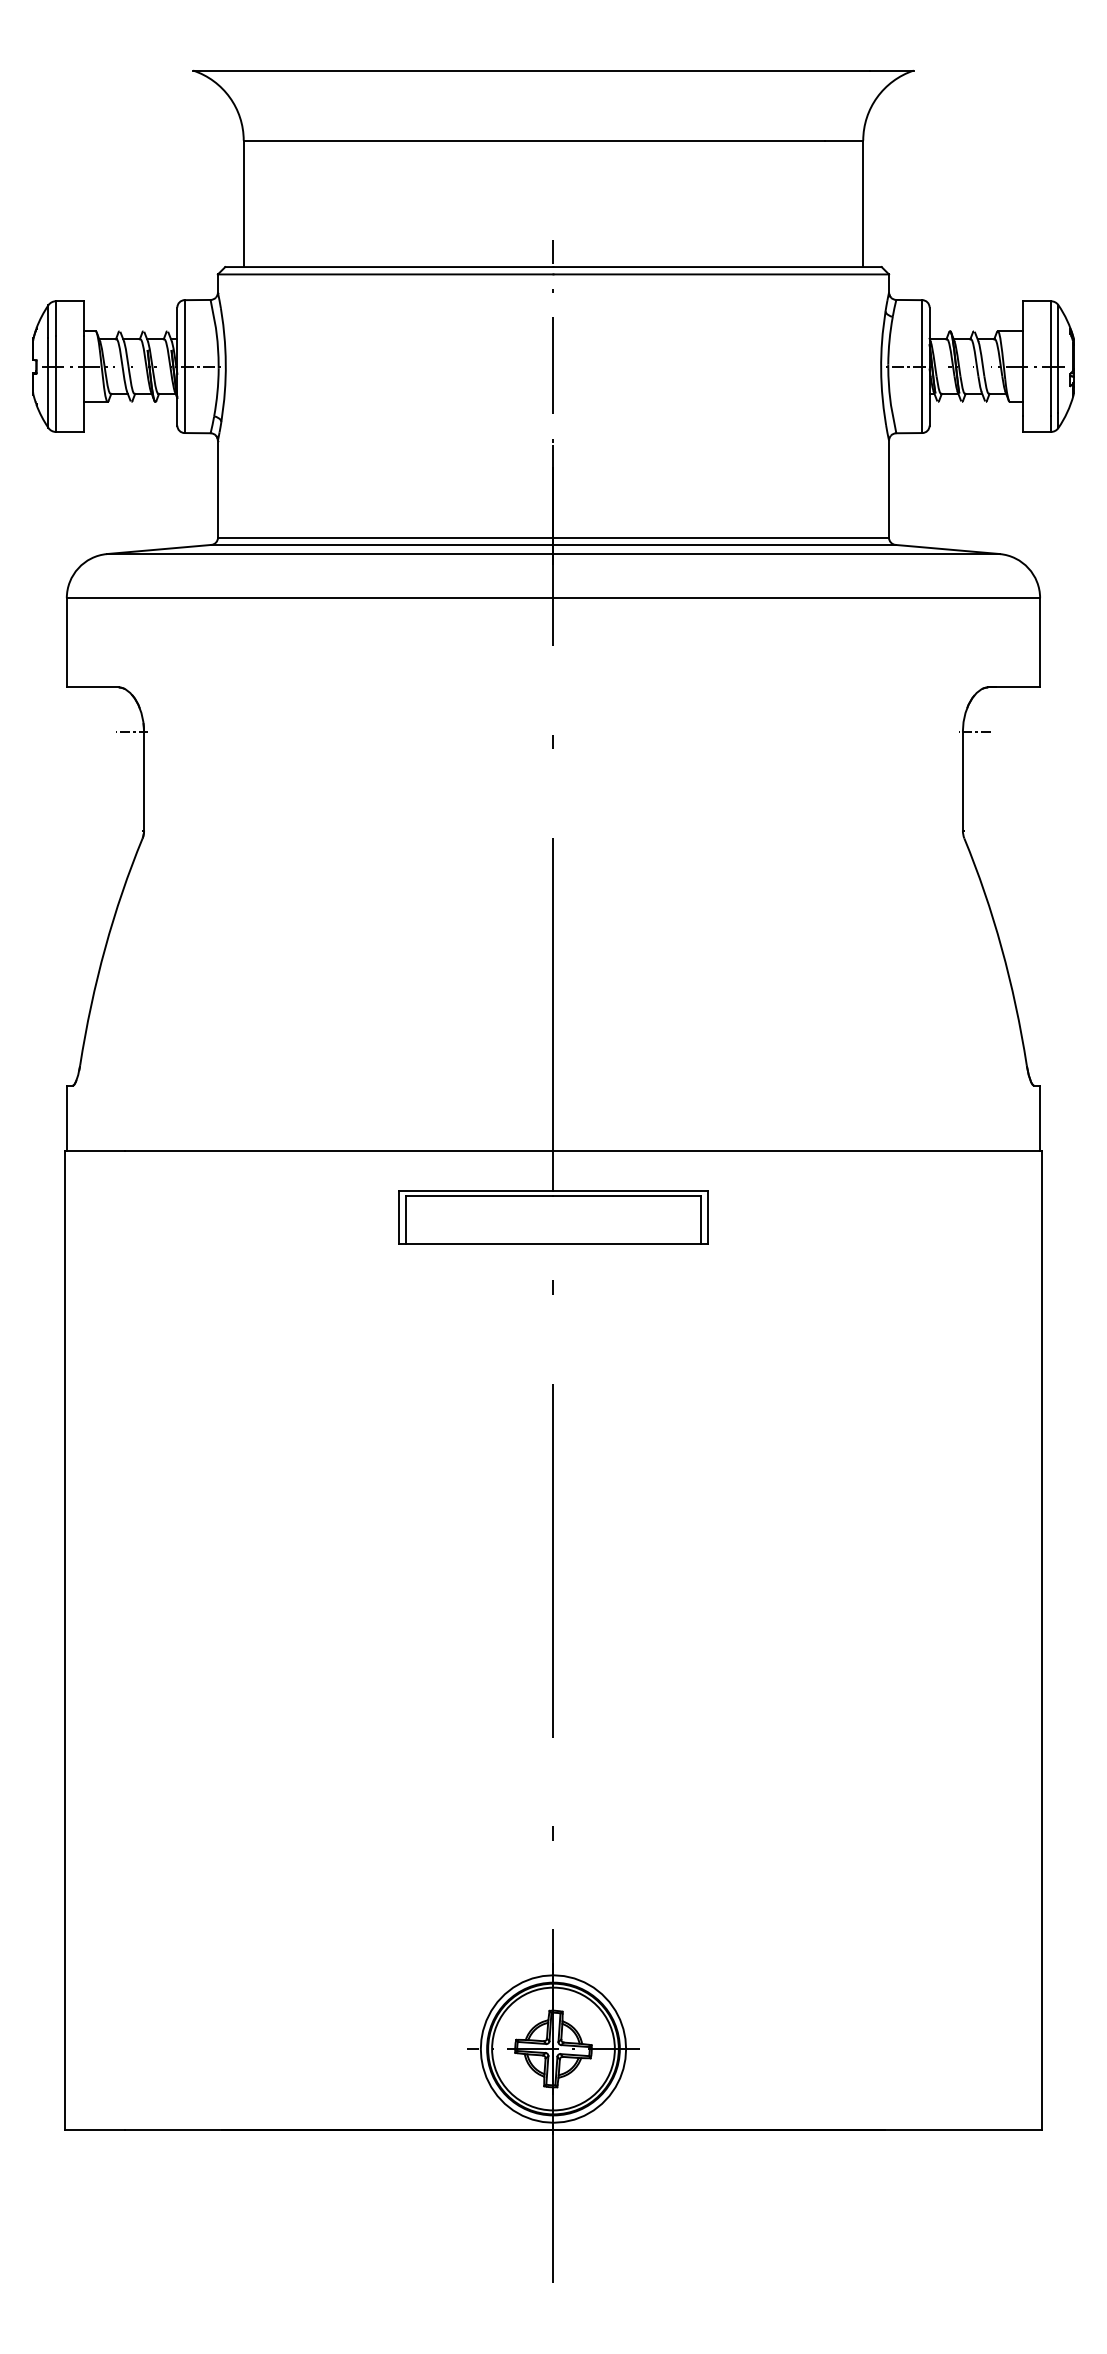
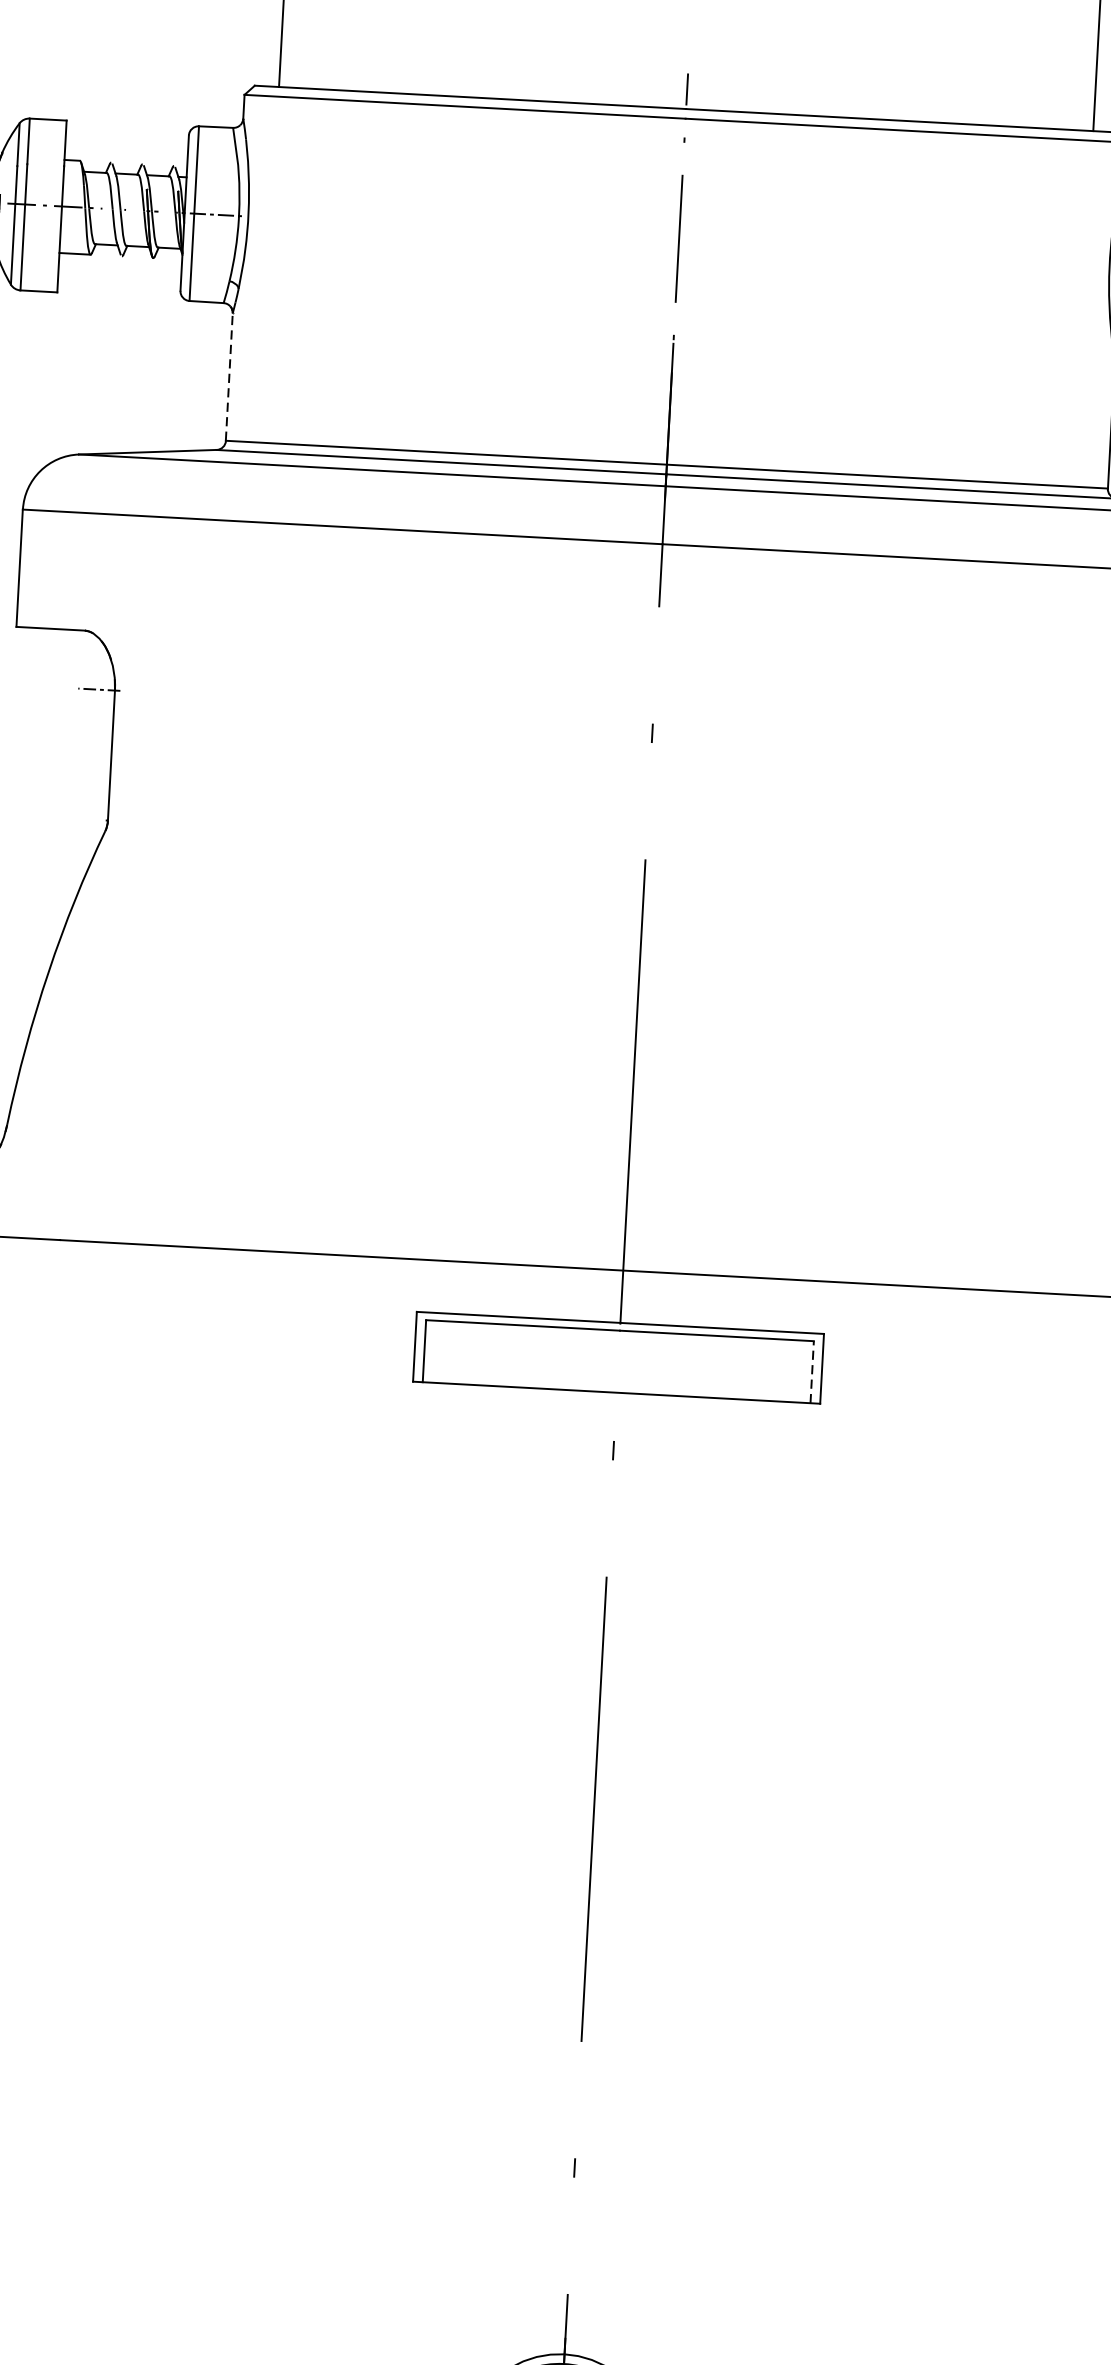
line: (217, 488) -> (228, 376), solid -> dashed
line: (700, 1220) -> (811, 1372), solid -> dashed

